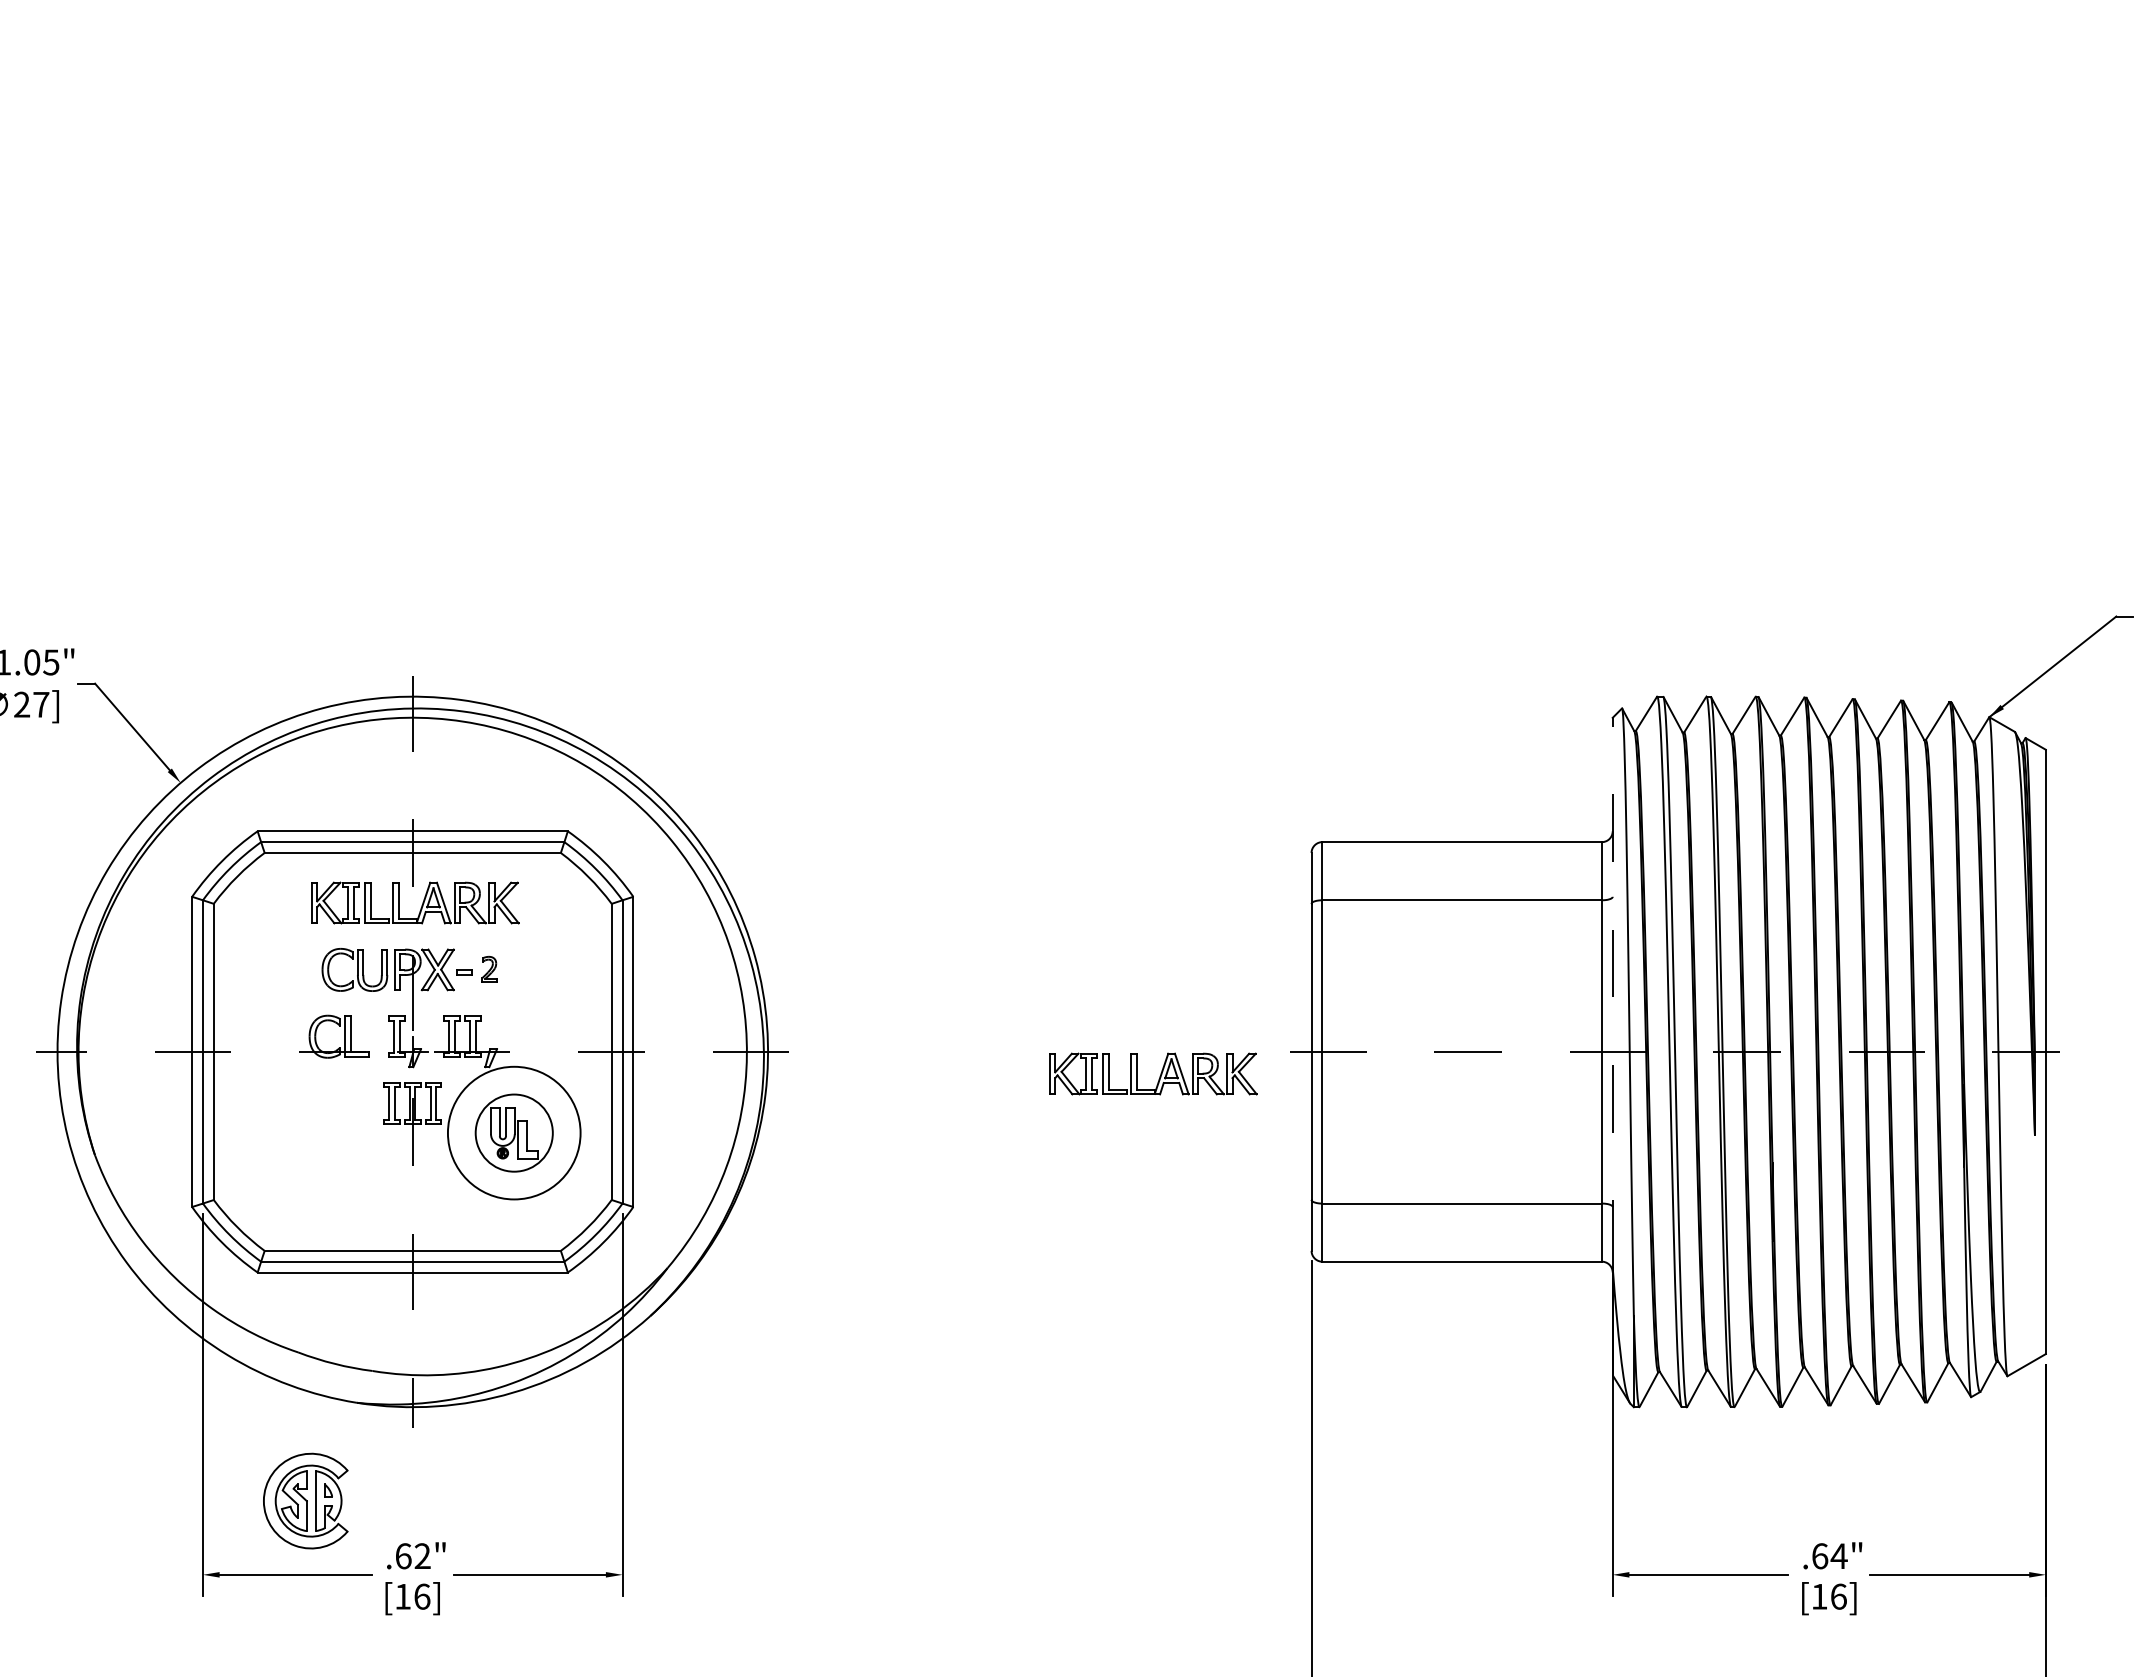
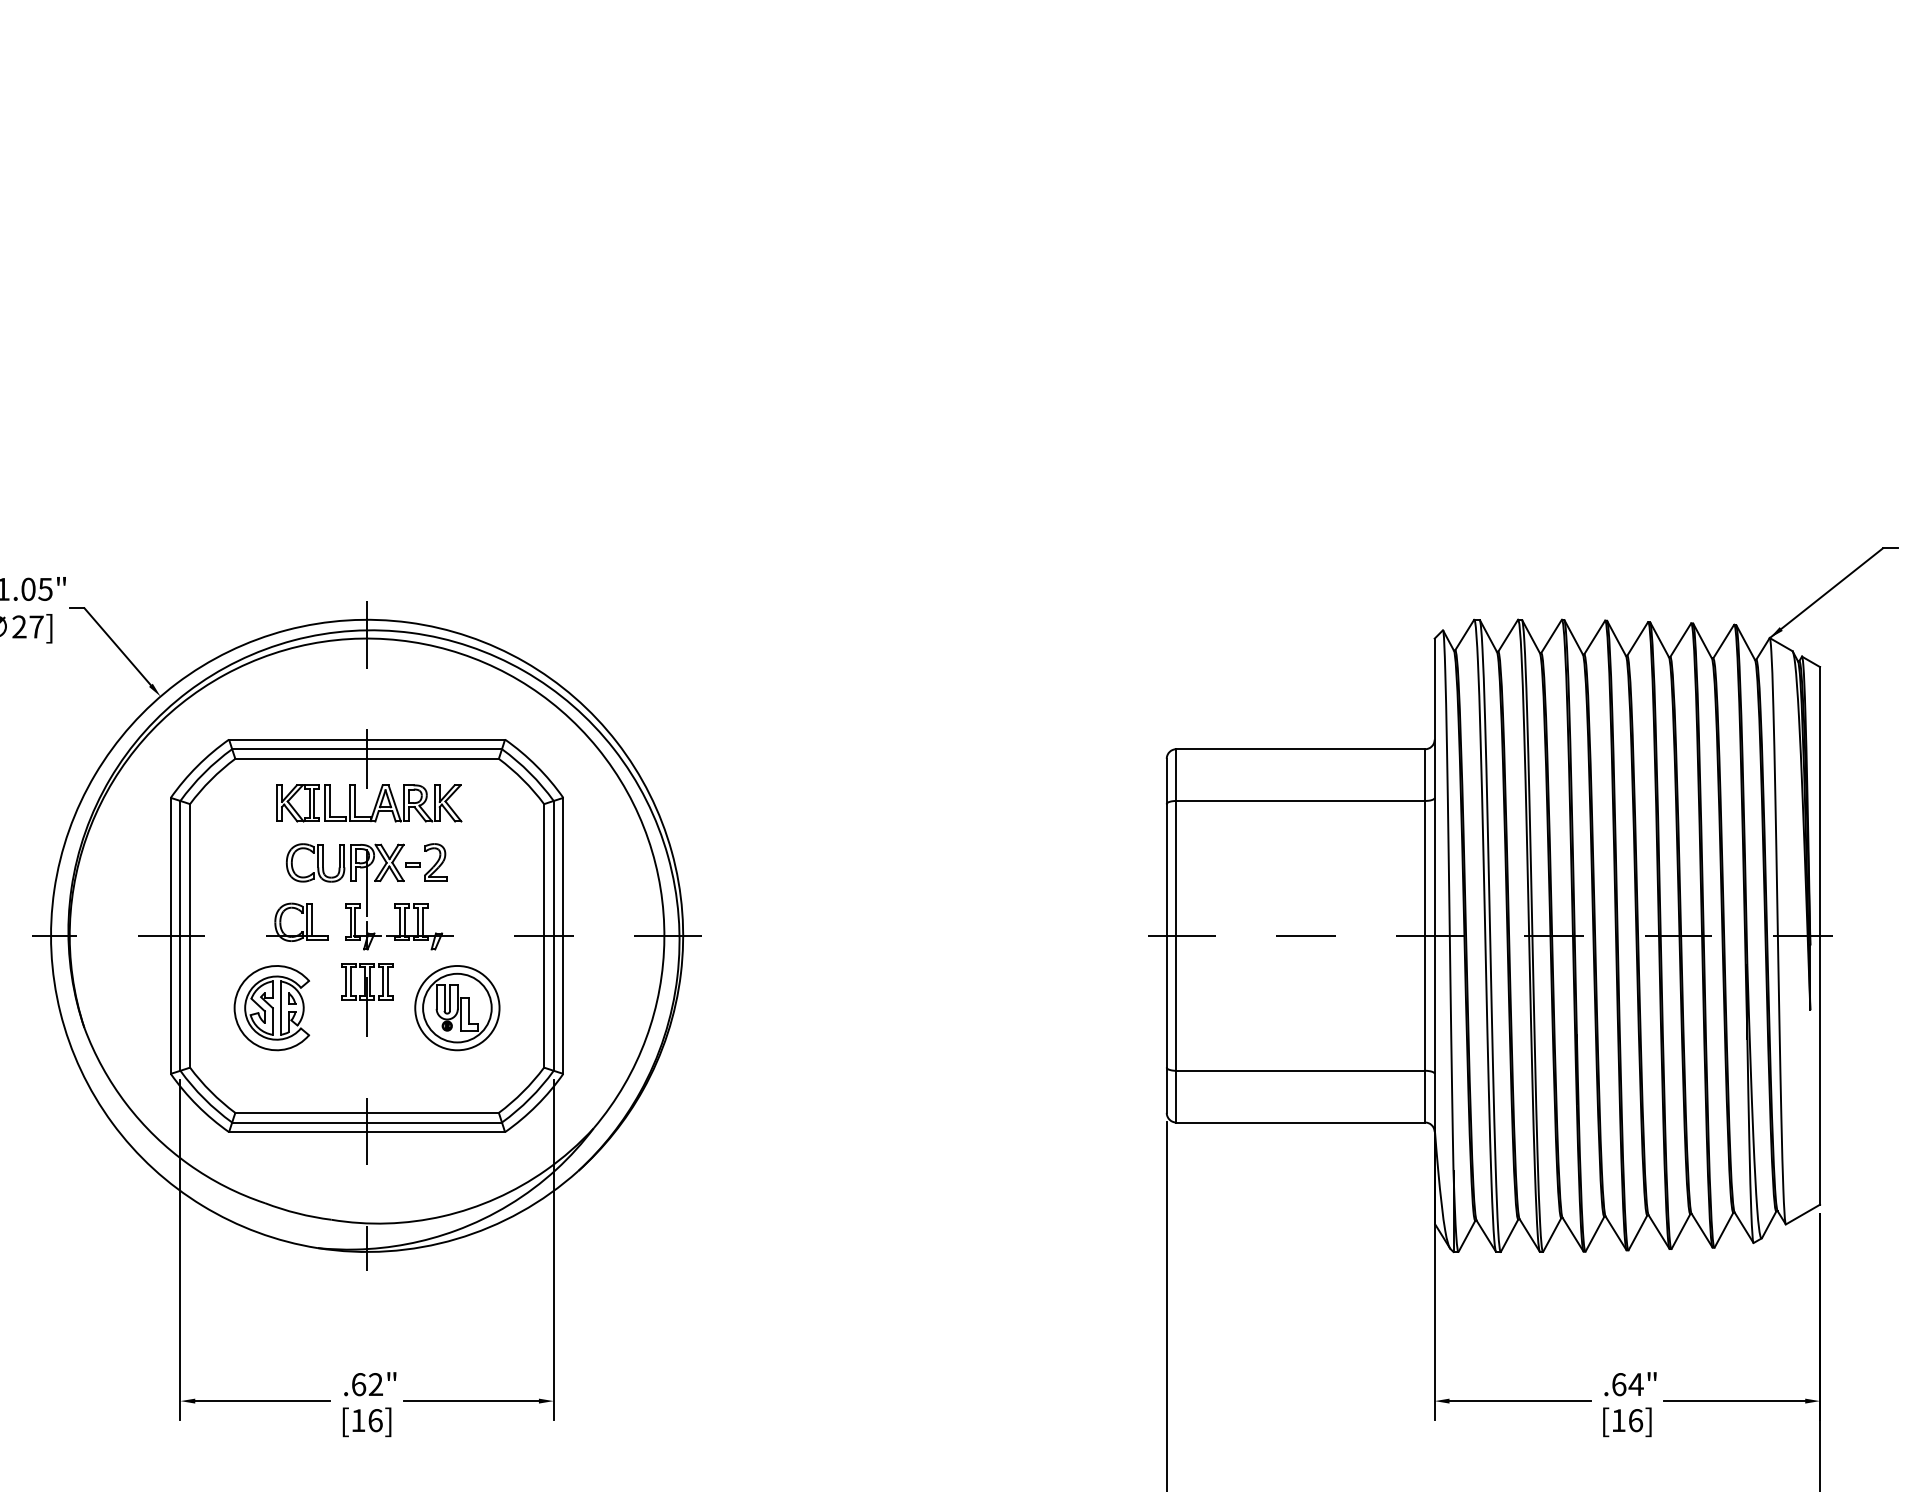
part: (489, 968) -> (435, 861), size x1.67
line: (1612, 992) -> (1434, 883), dashed -> solid
part: (1159, 1076) -> (1031, 957), removed
circle: (513, 1132) -> (456, 1007), size x0.71
part: (305, 1500) -> (271, 1007), moved

